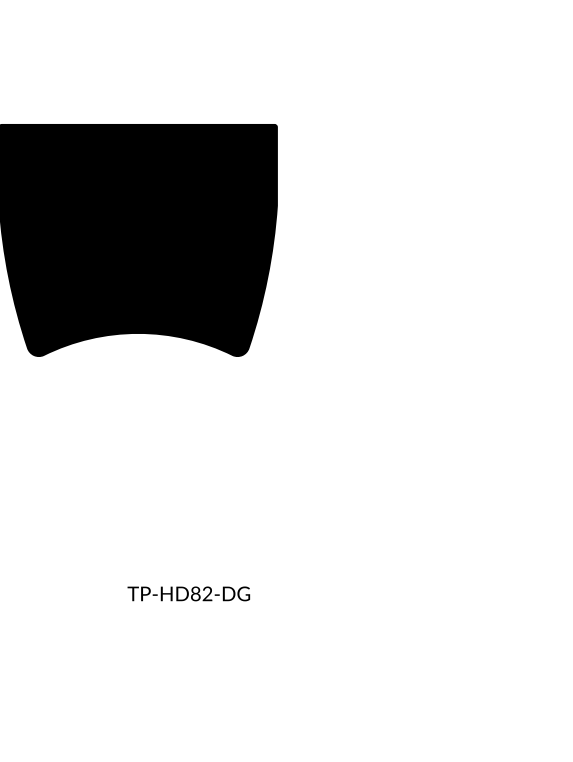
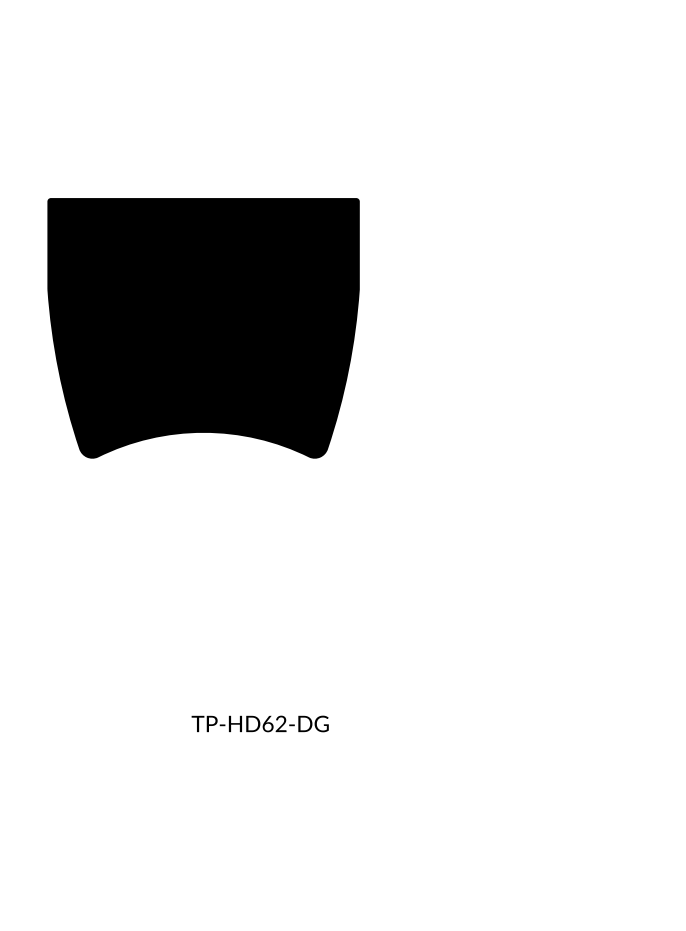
text: (195, 593) -> (267, 723), TP-HD82-DG -> TP-HD62-DG

